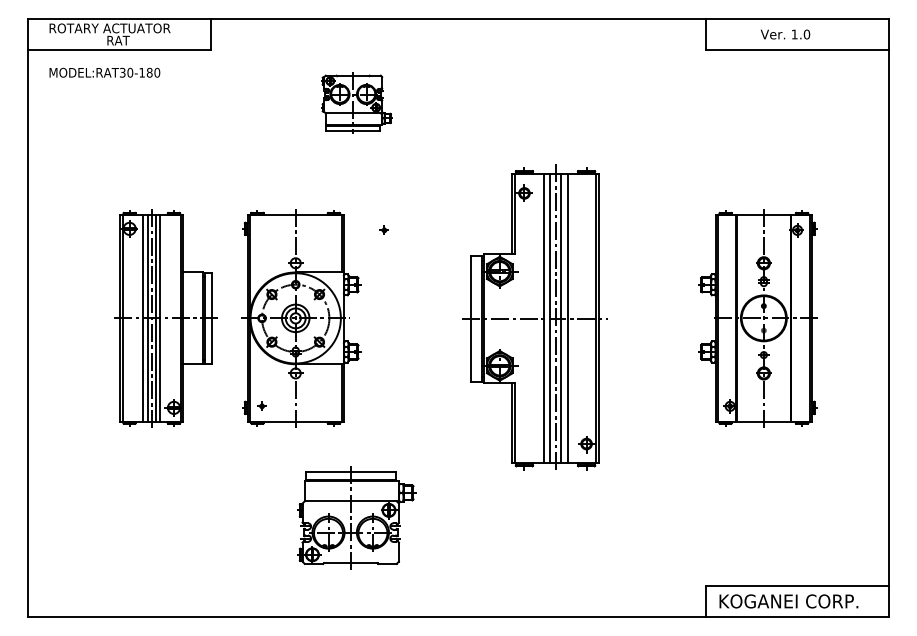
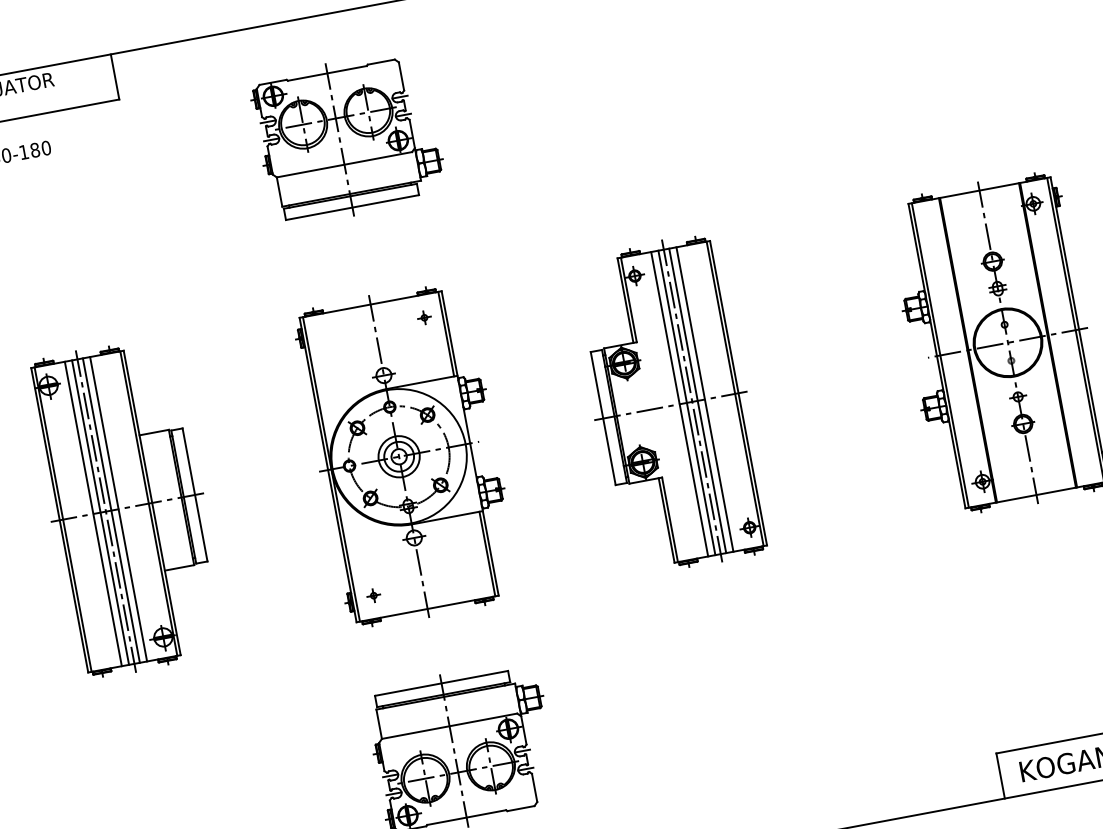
part: (356, 102) -> (348, 137), size x1.67
part: (534, 317) -> (669, 404), size x0.71
part: (301, 318) -> (407, 455), moved

